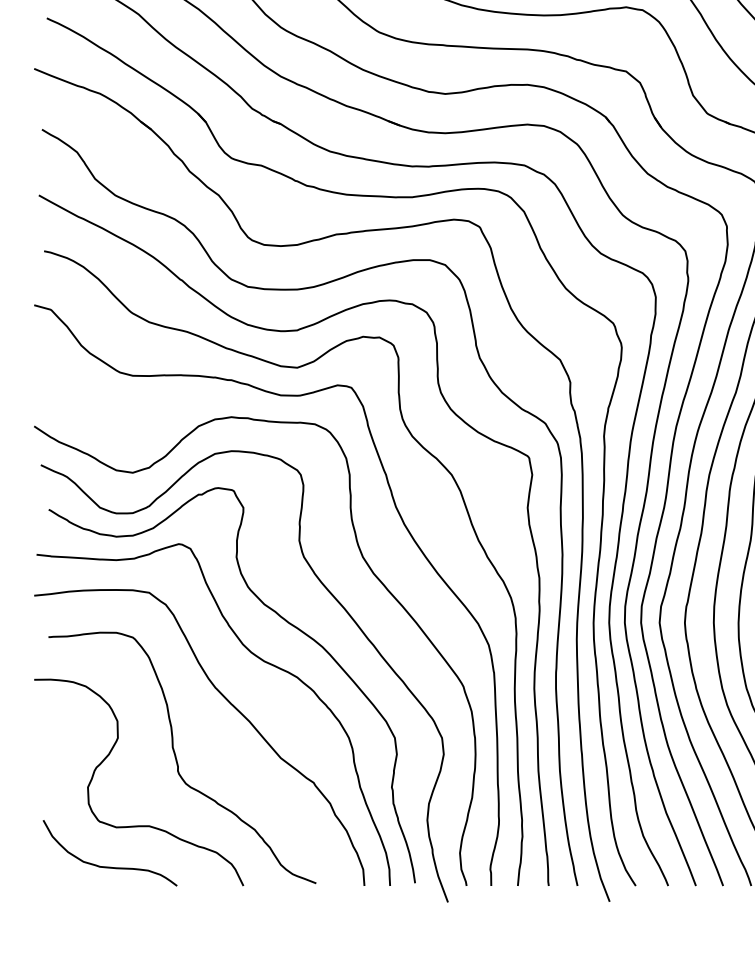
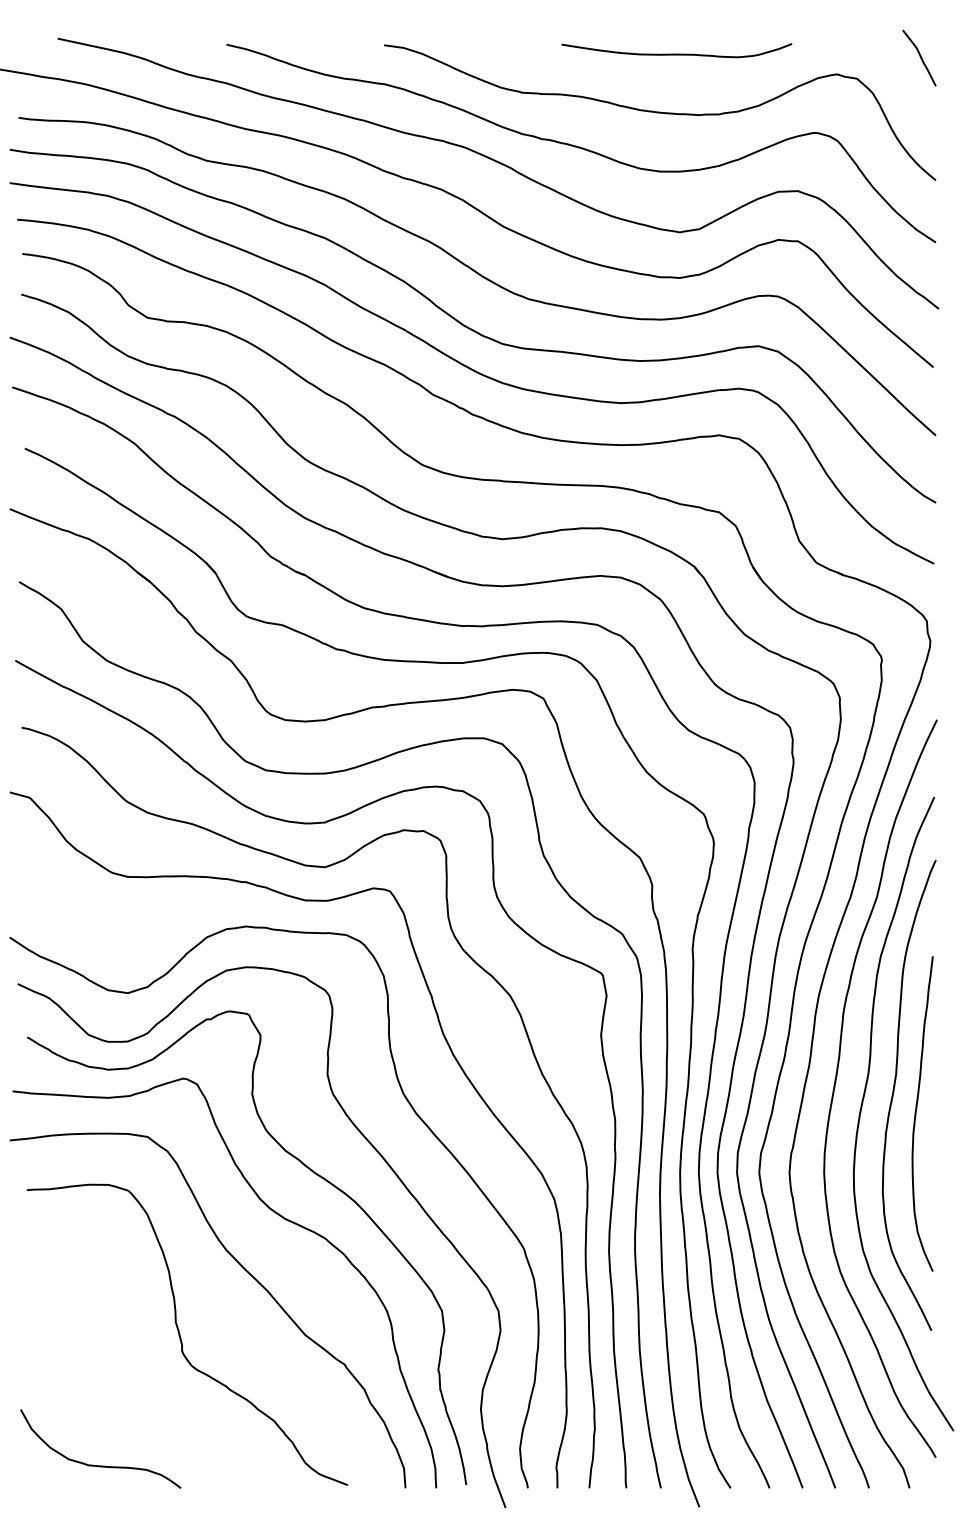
curve: (108, 756) -> (98, 1333), removed

